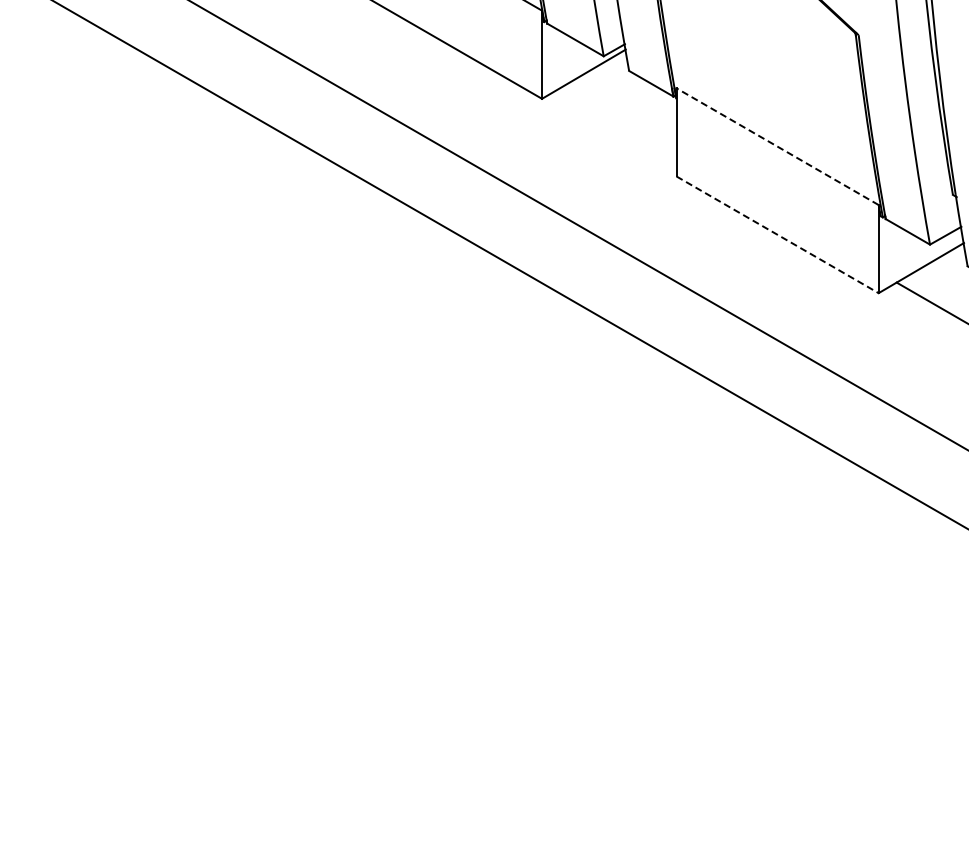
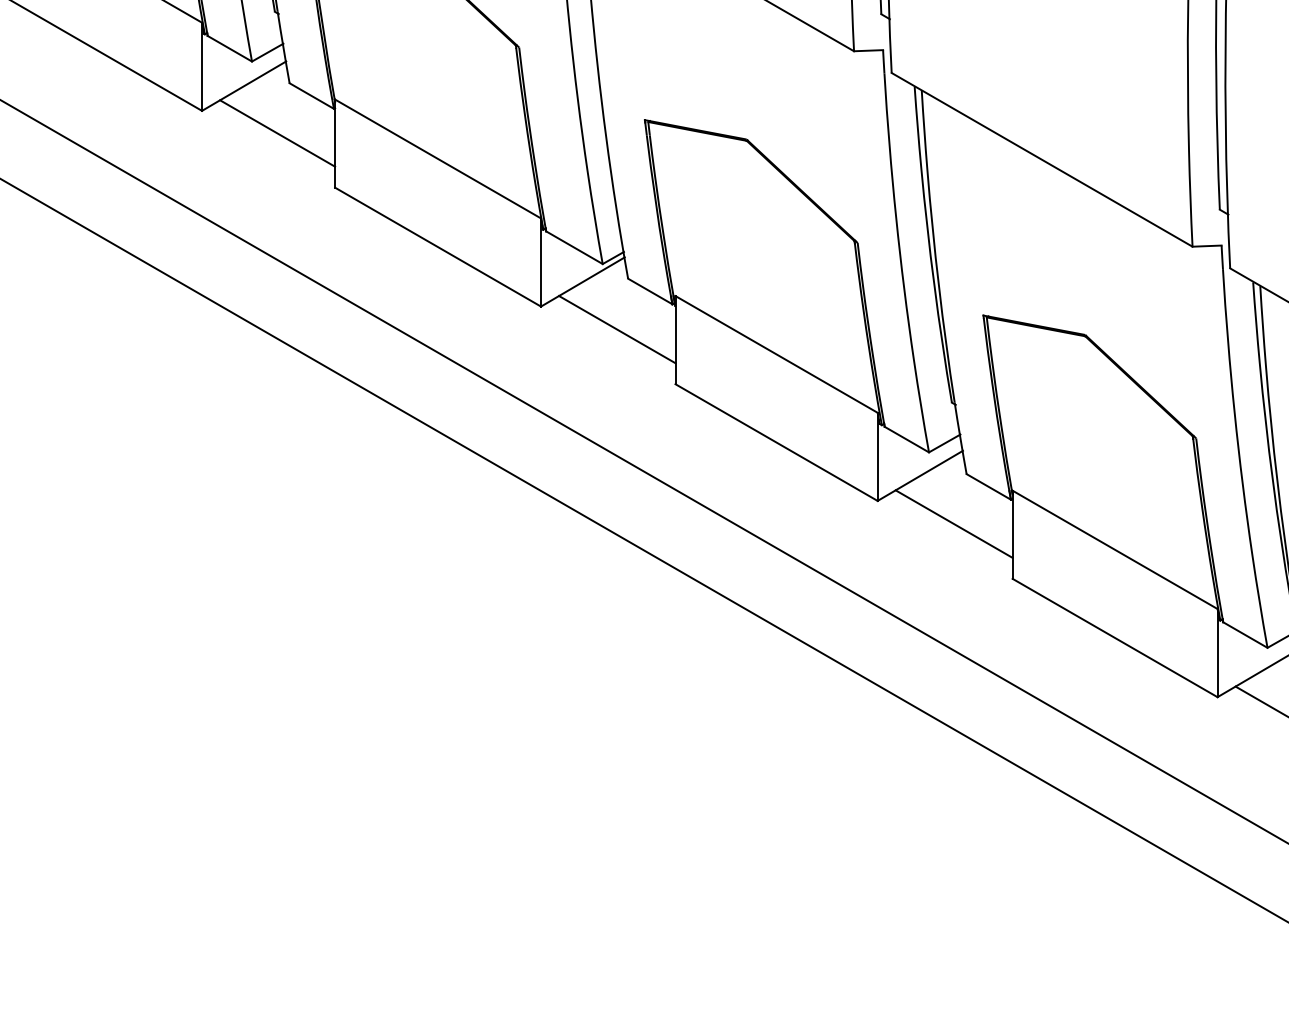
line: (618, 121) -> (617, 329), added
line: (777, 146) -> (776, 354), dashed -> solid
line: (777, 234) -> (776, 442), dashed -> solid

